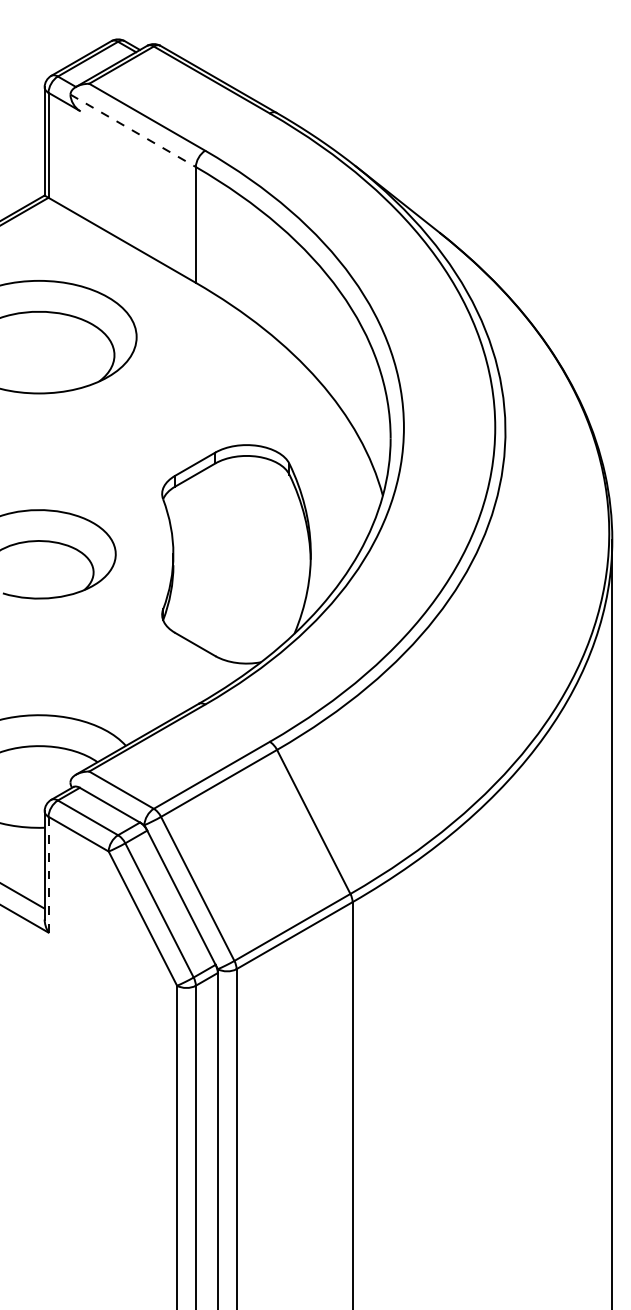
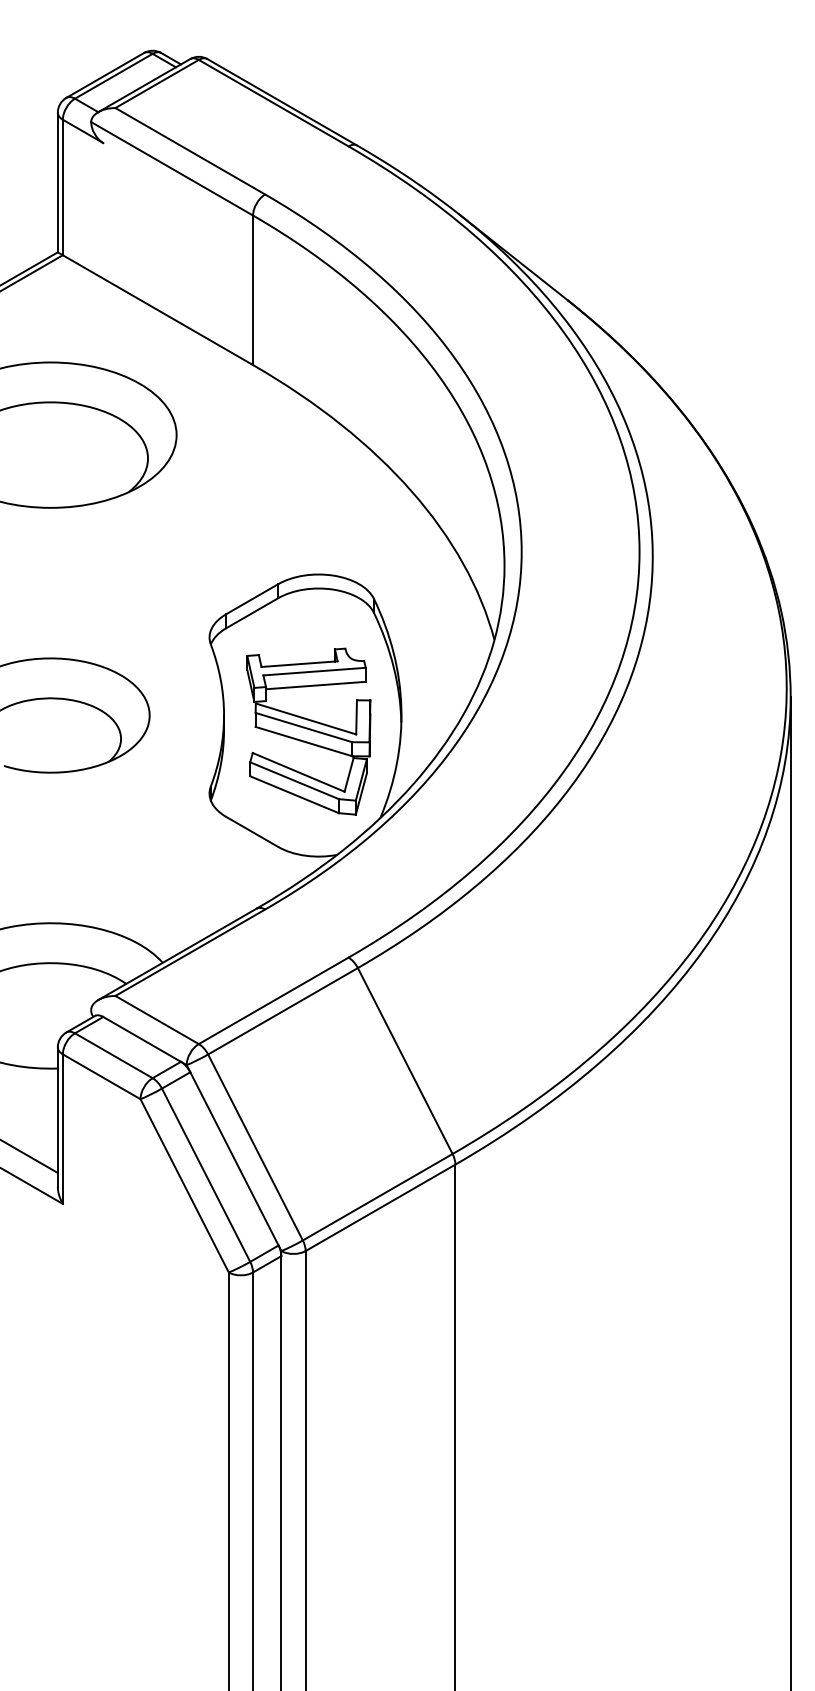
line: (133, 131) -> (172, 169), dashed -> solid
part: (238, 566) -> (308, 731), added
line: (48, 874) -> (62, 1129), dashed -> solid

